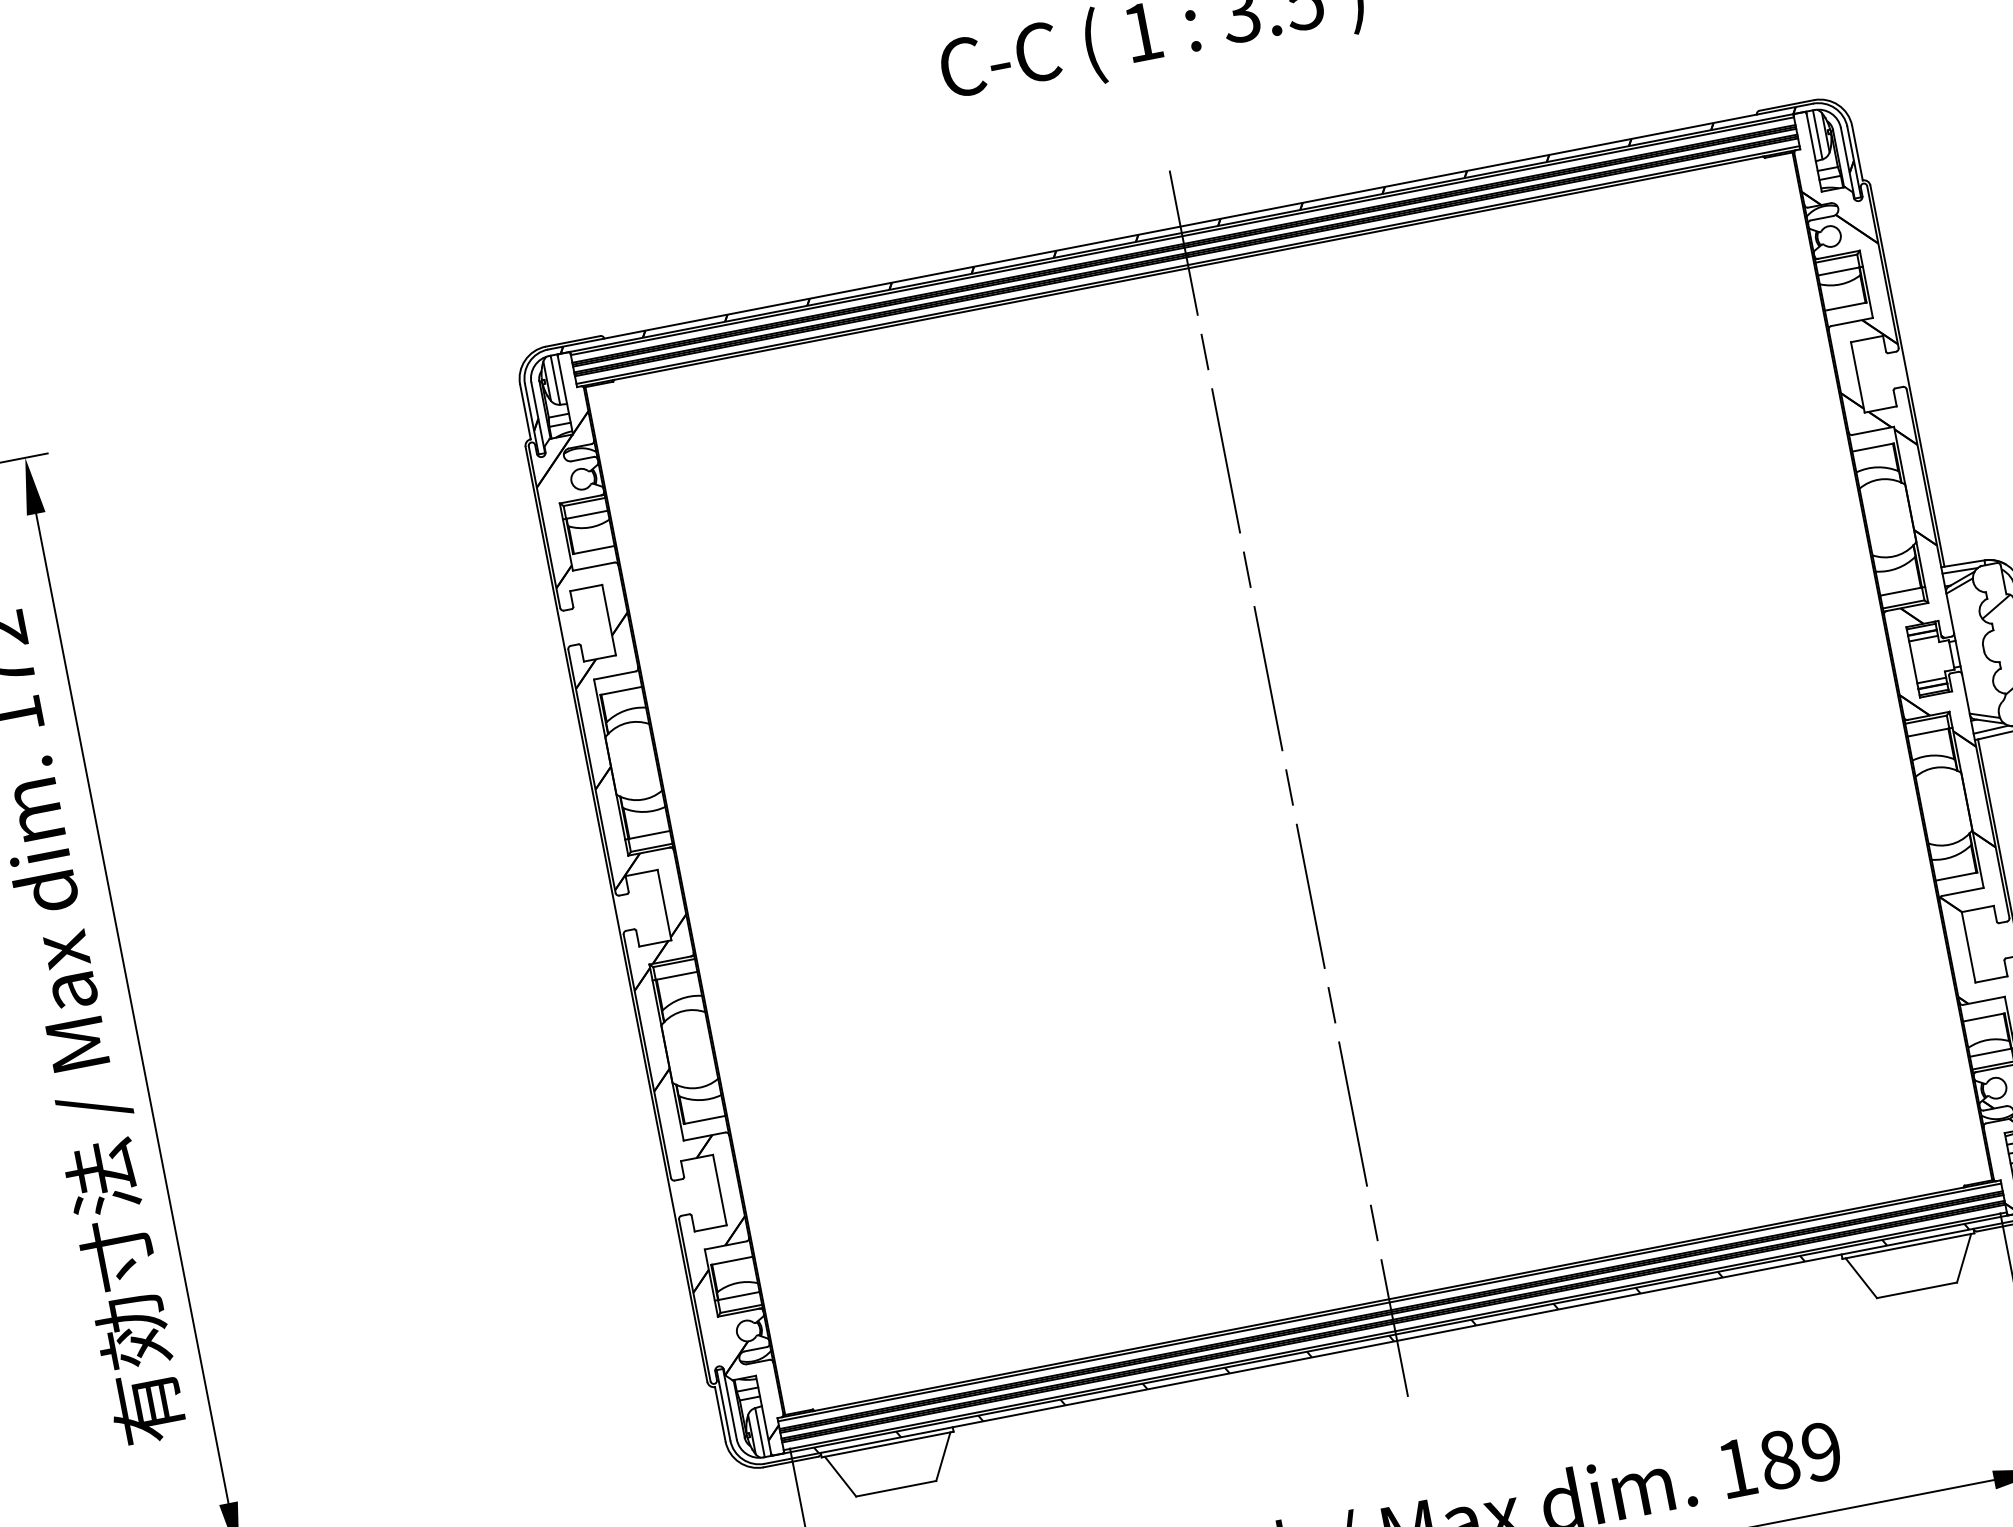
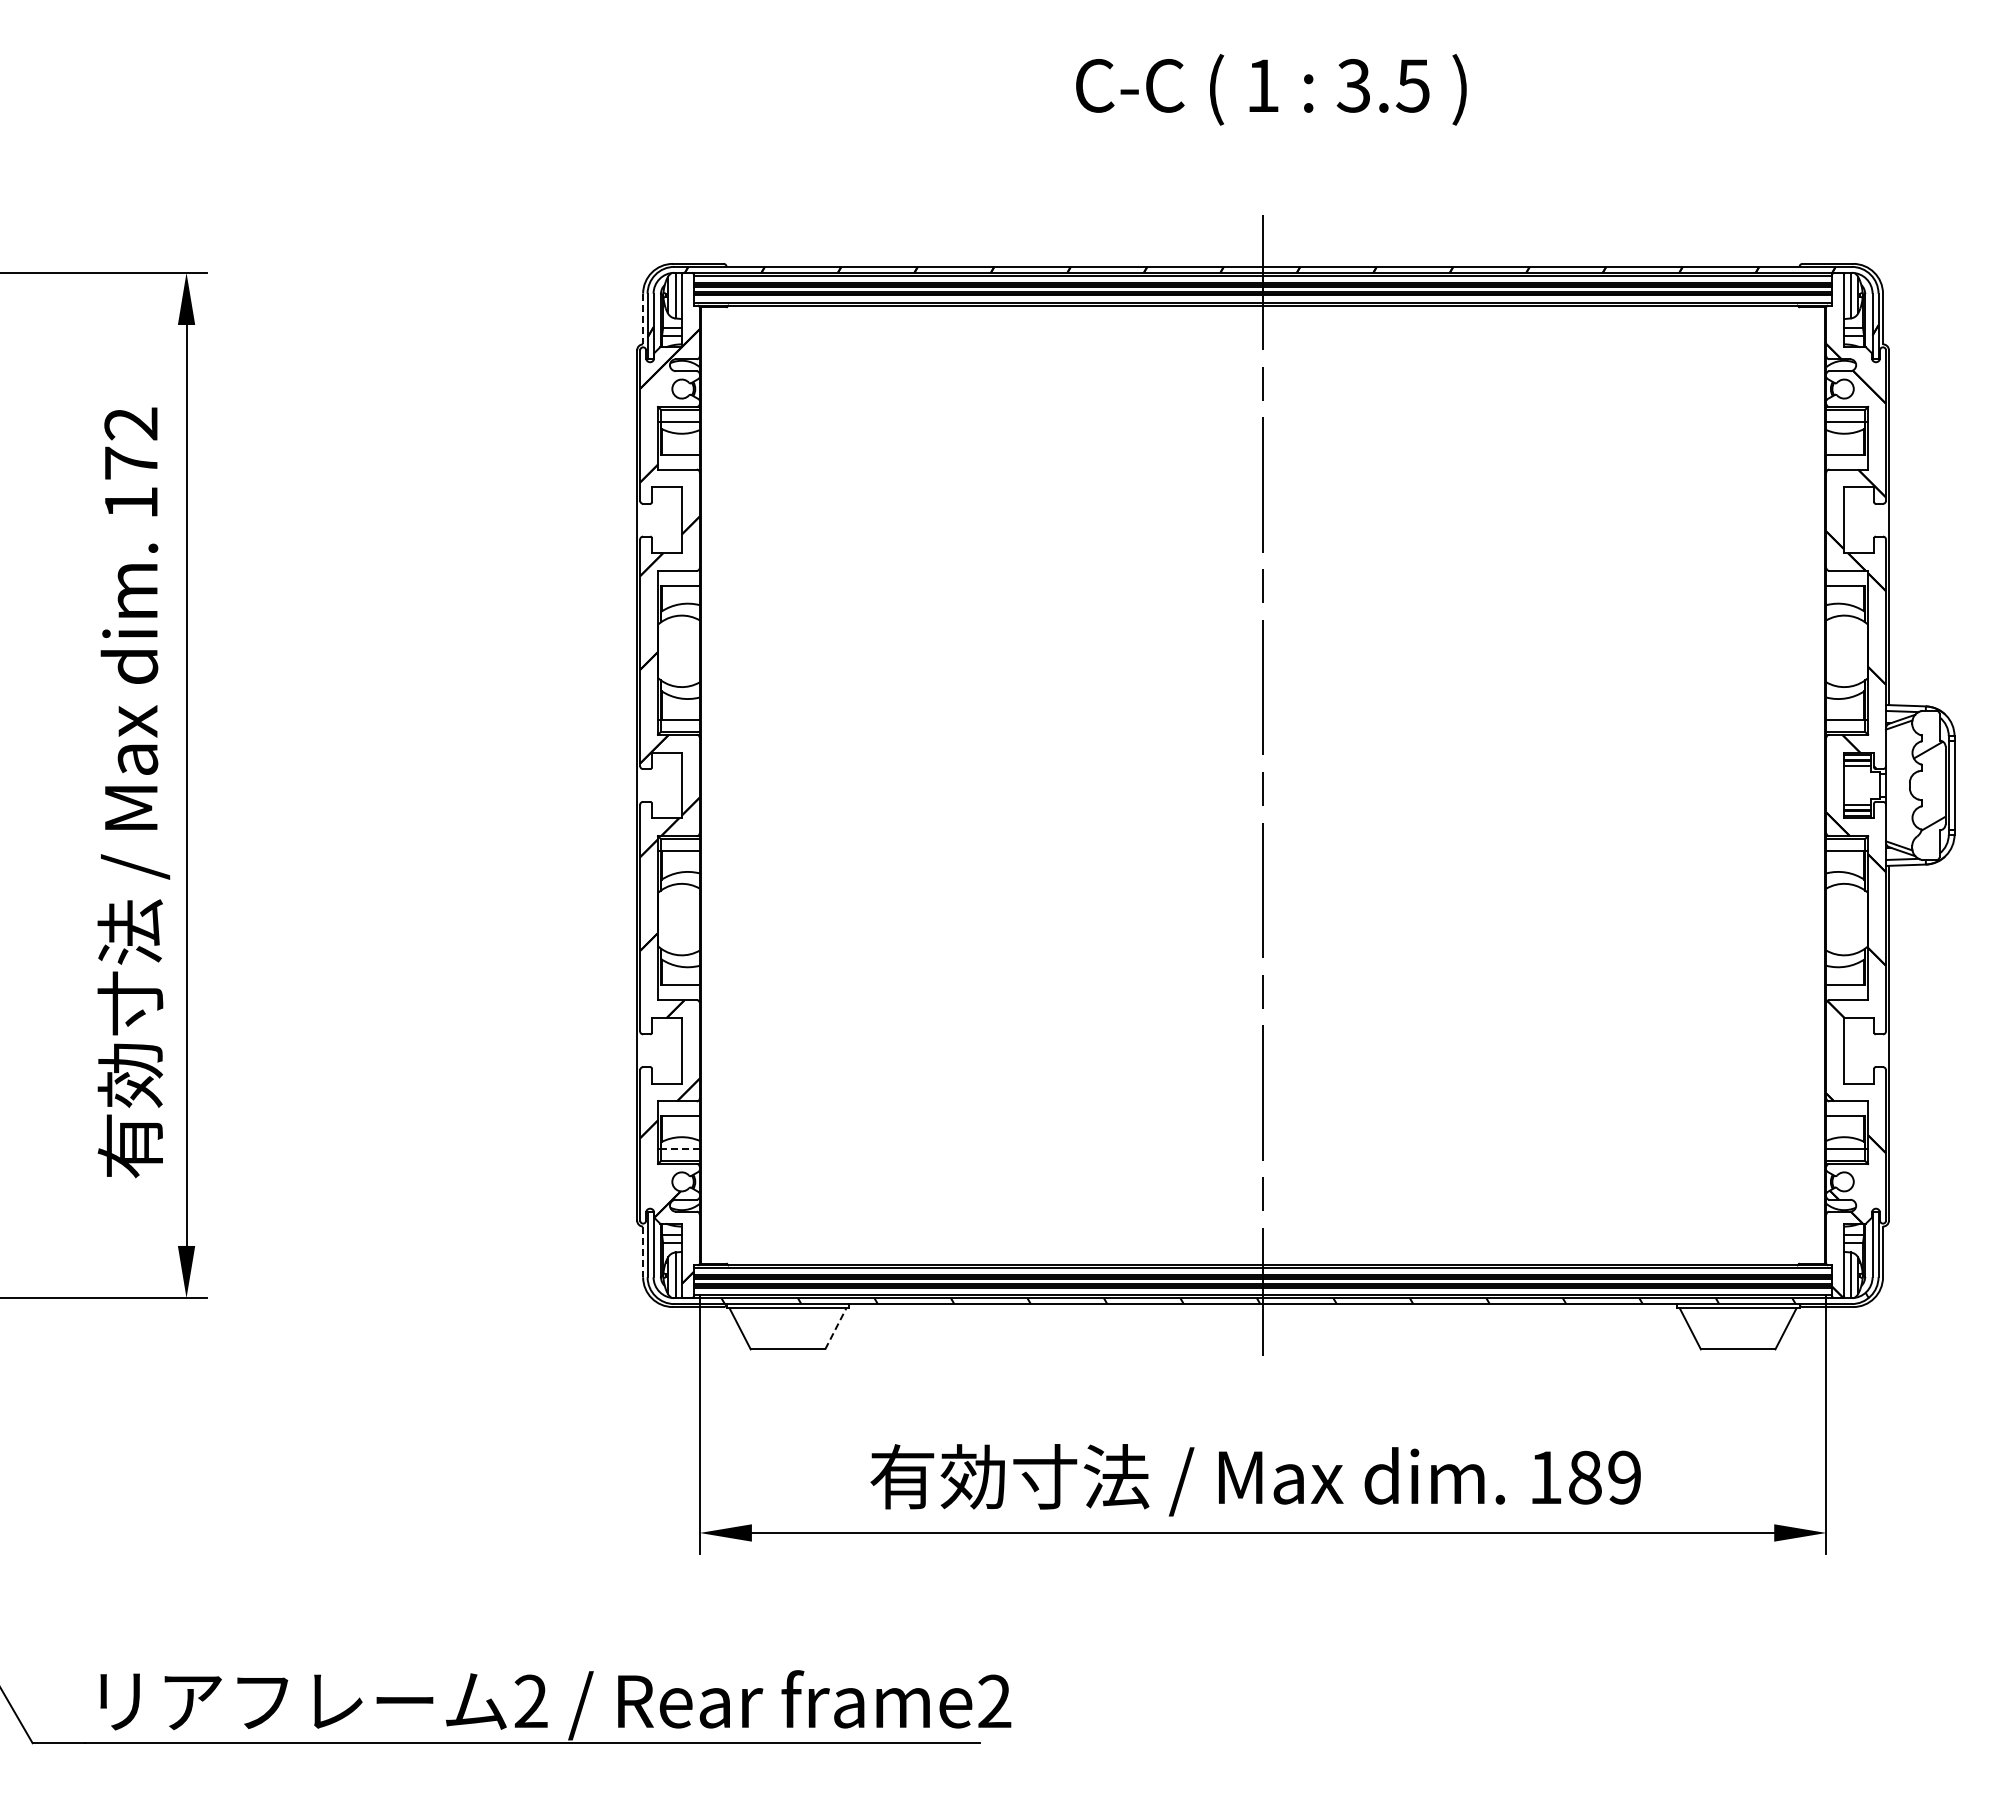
line: (525, 412) -> (643, 319), solid -> dashed
line: (737, 1296) -> (679, 1149), solid -> dashed
line: (720, 1414) -> (643, 1252), solid -> dashed
line: (943, 1456) -> (836, 1328), solid -> dashed

